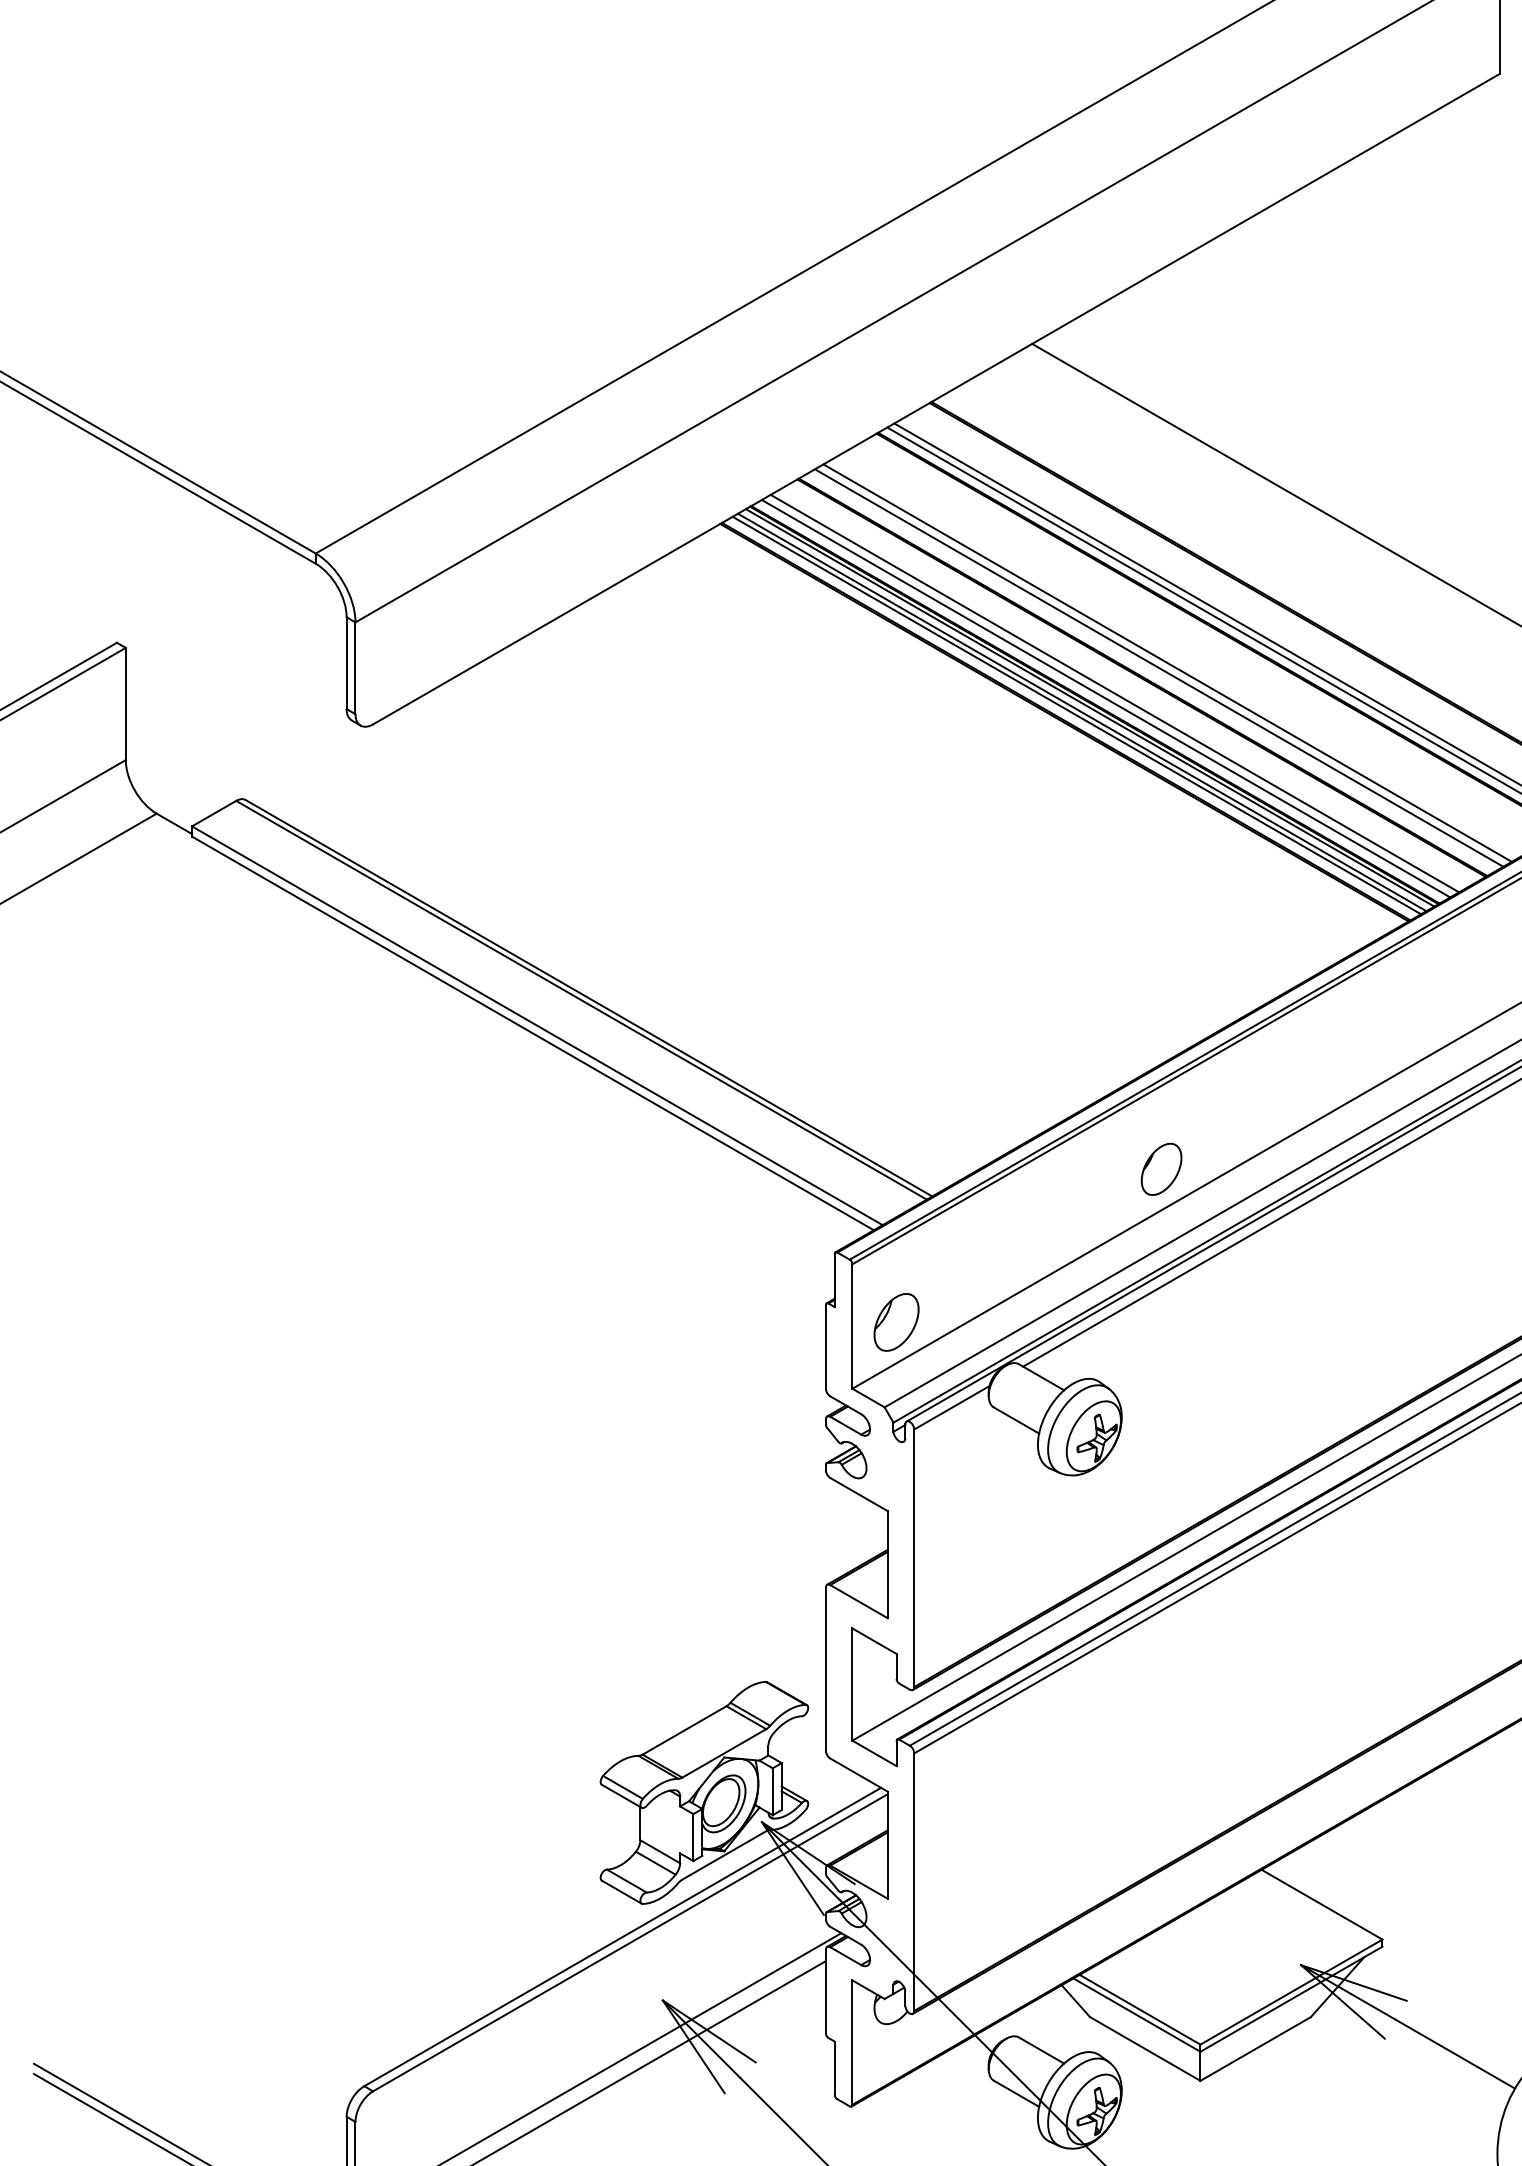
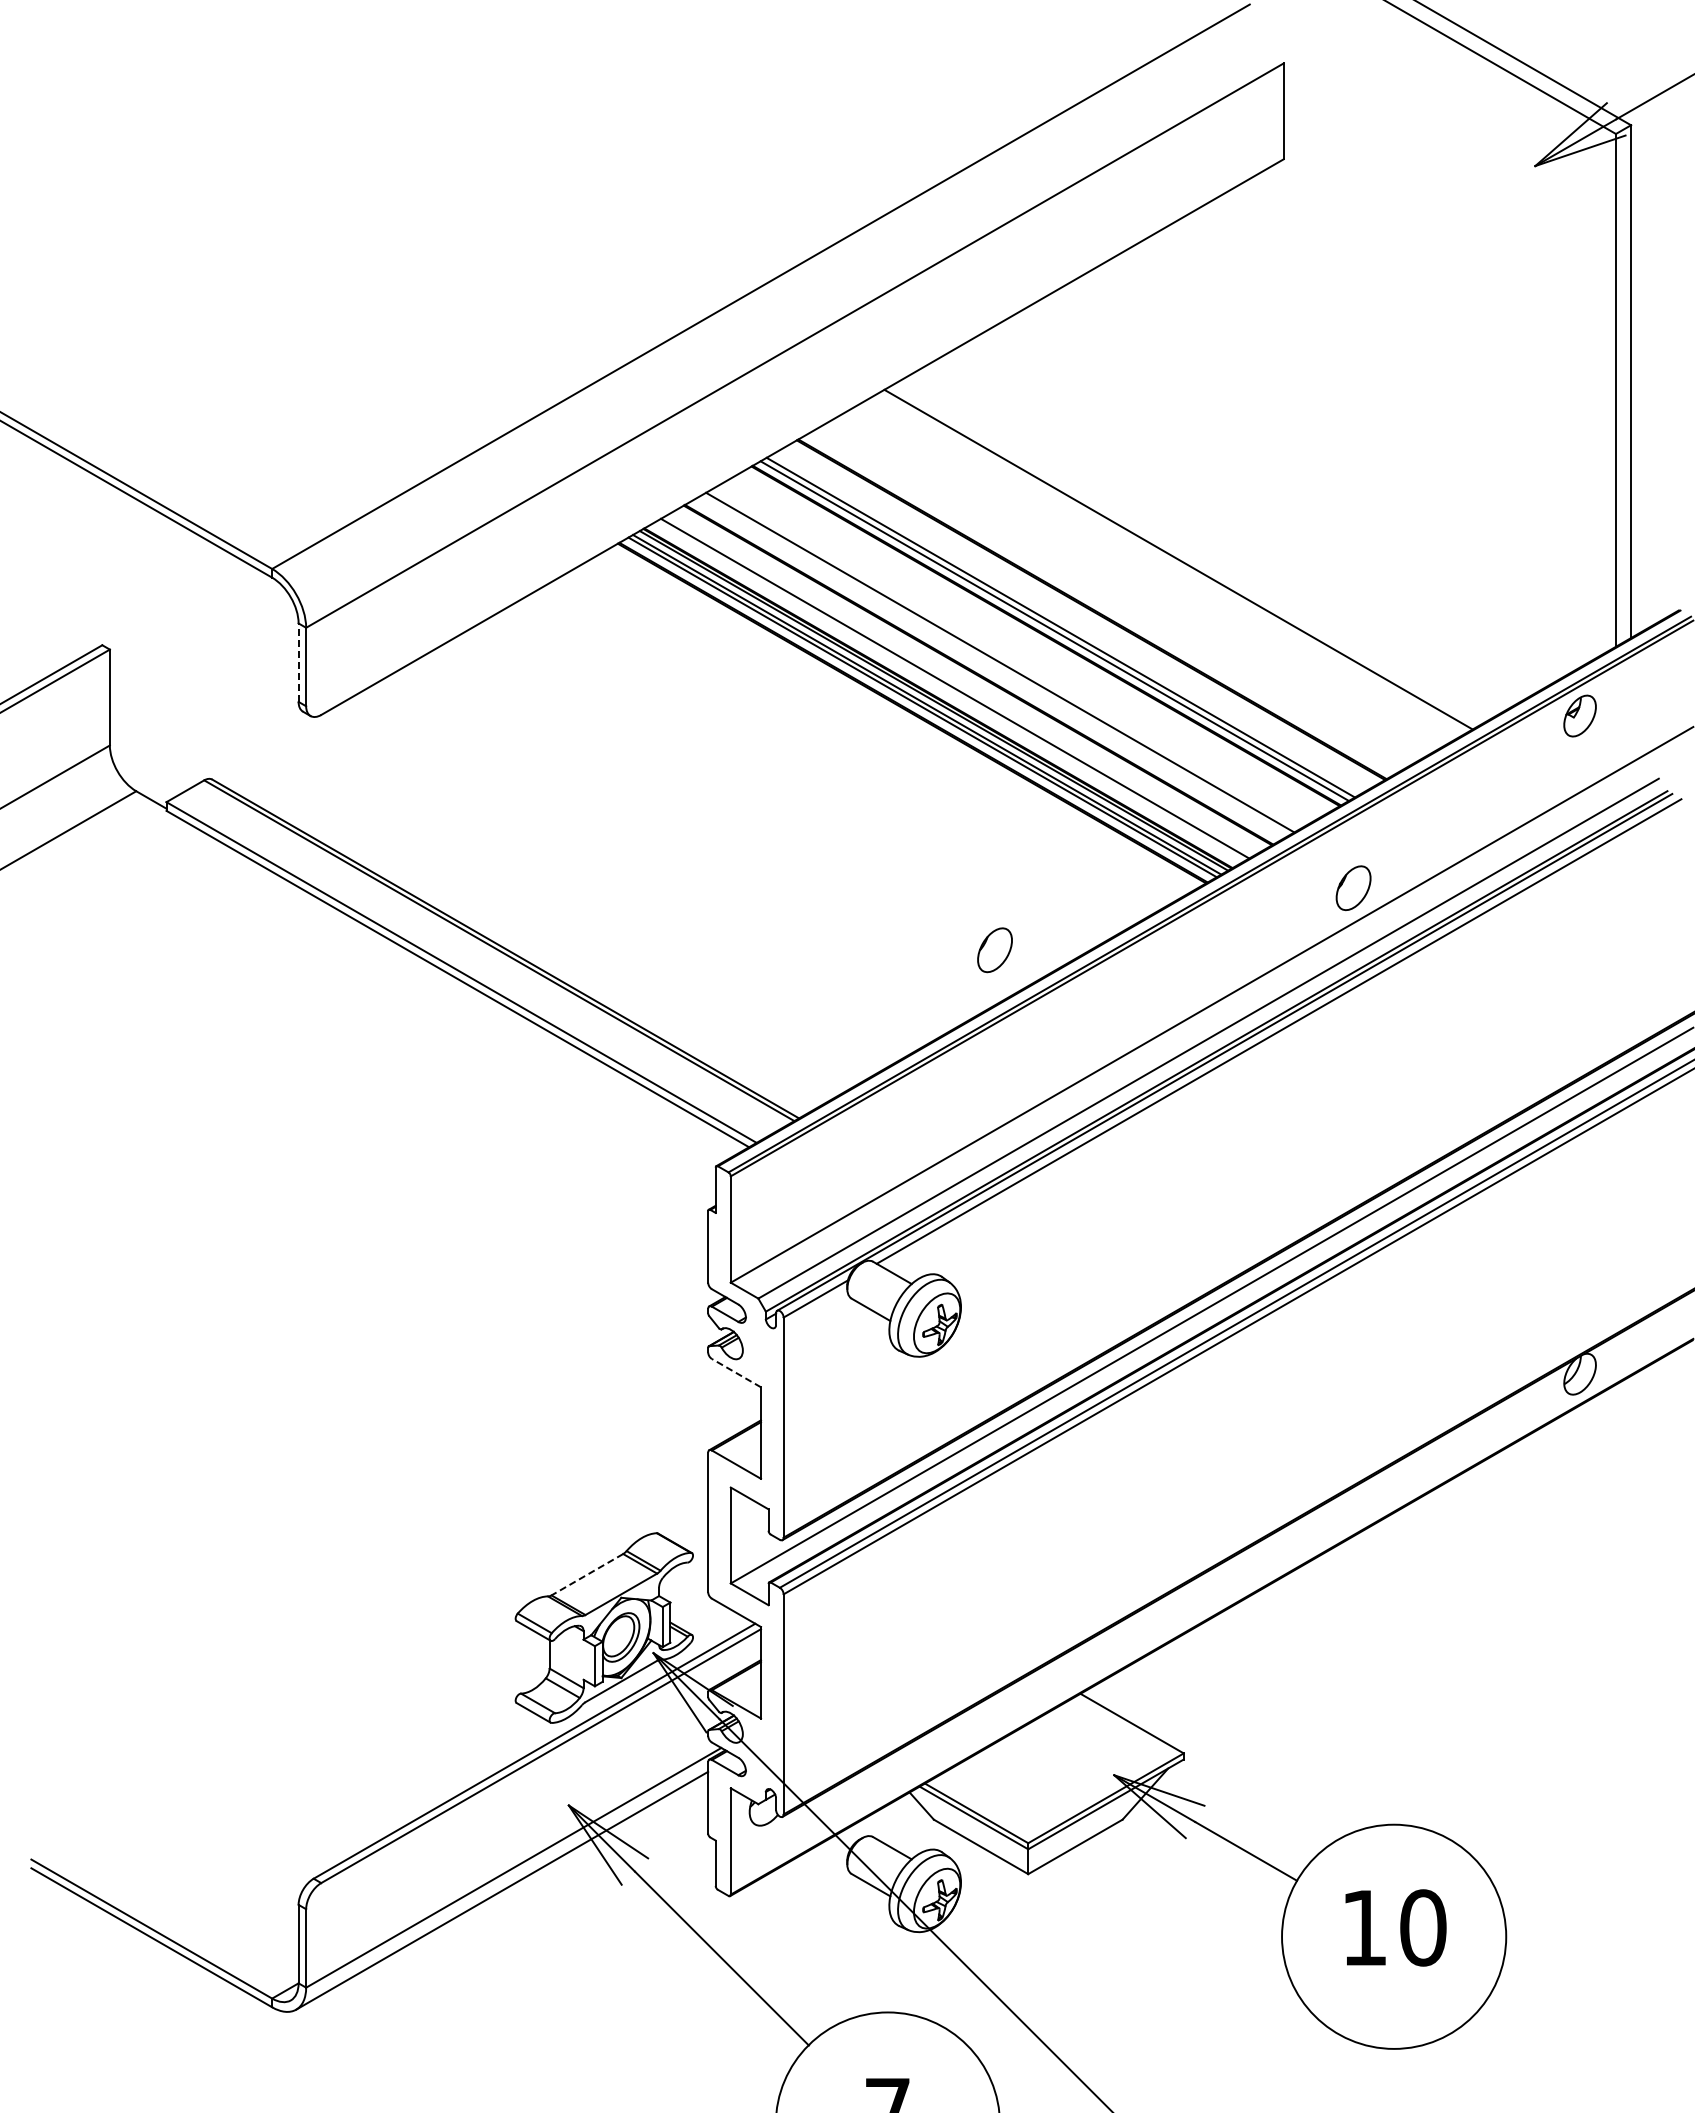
line: (346, 662) -> (298, 662), solid -> dashed
line: (1158, 667) -> (992, 666), removed
line: (1105, 698) -> (947, 692), removed
part: (1160, 1169) -> (994, 950), moved
part: (896, 1321) -> (768, 1225), removed
line: (859, 1493) -> (736, 1372), solid -> dashed
line: (683, 1730) -> (586, 1574), solid -> dashed

